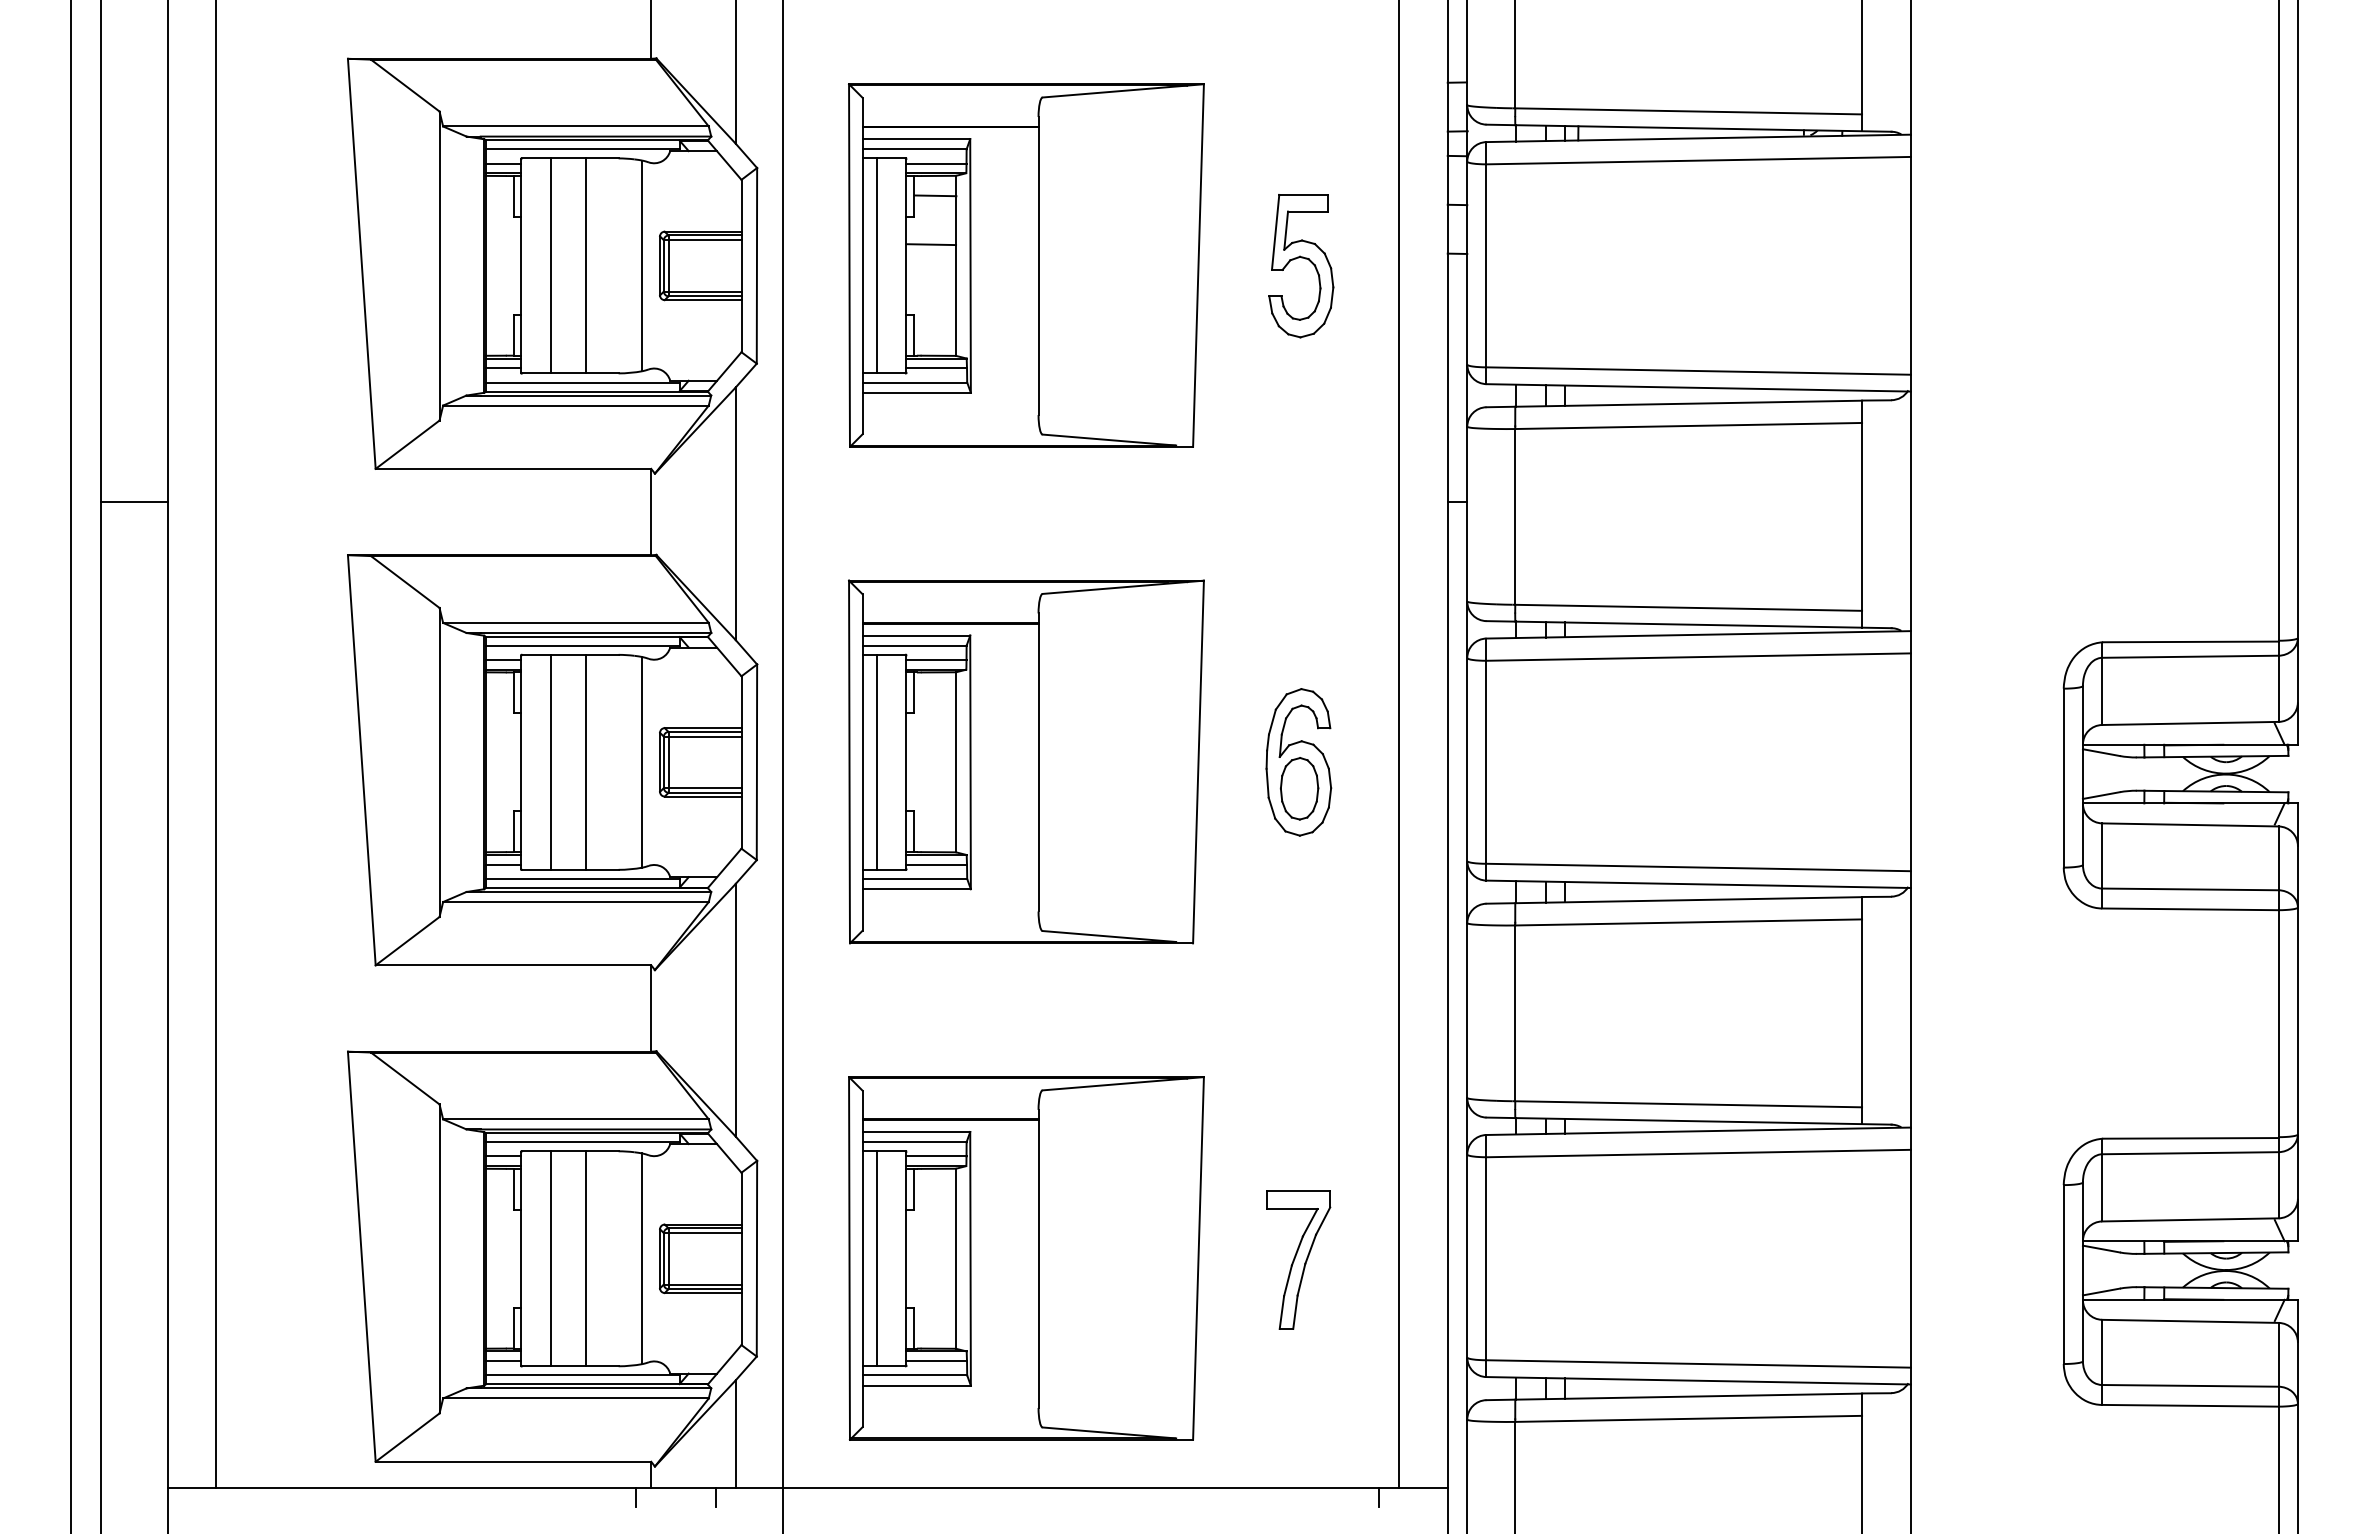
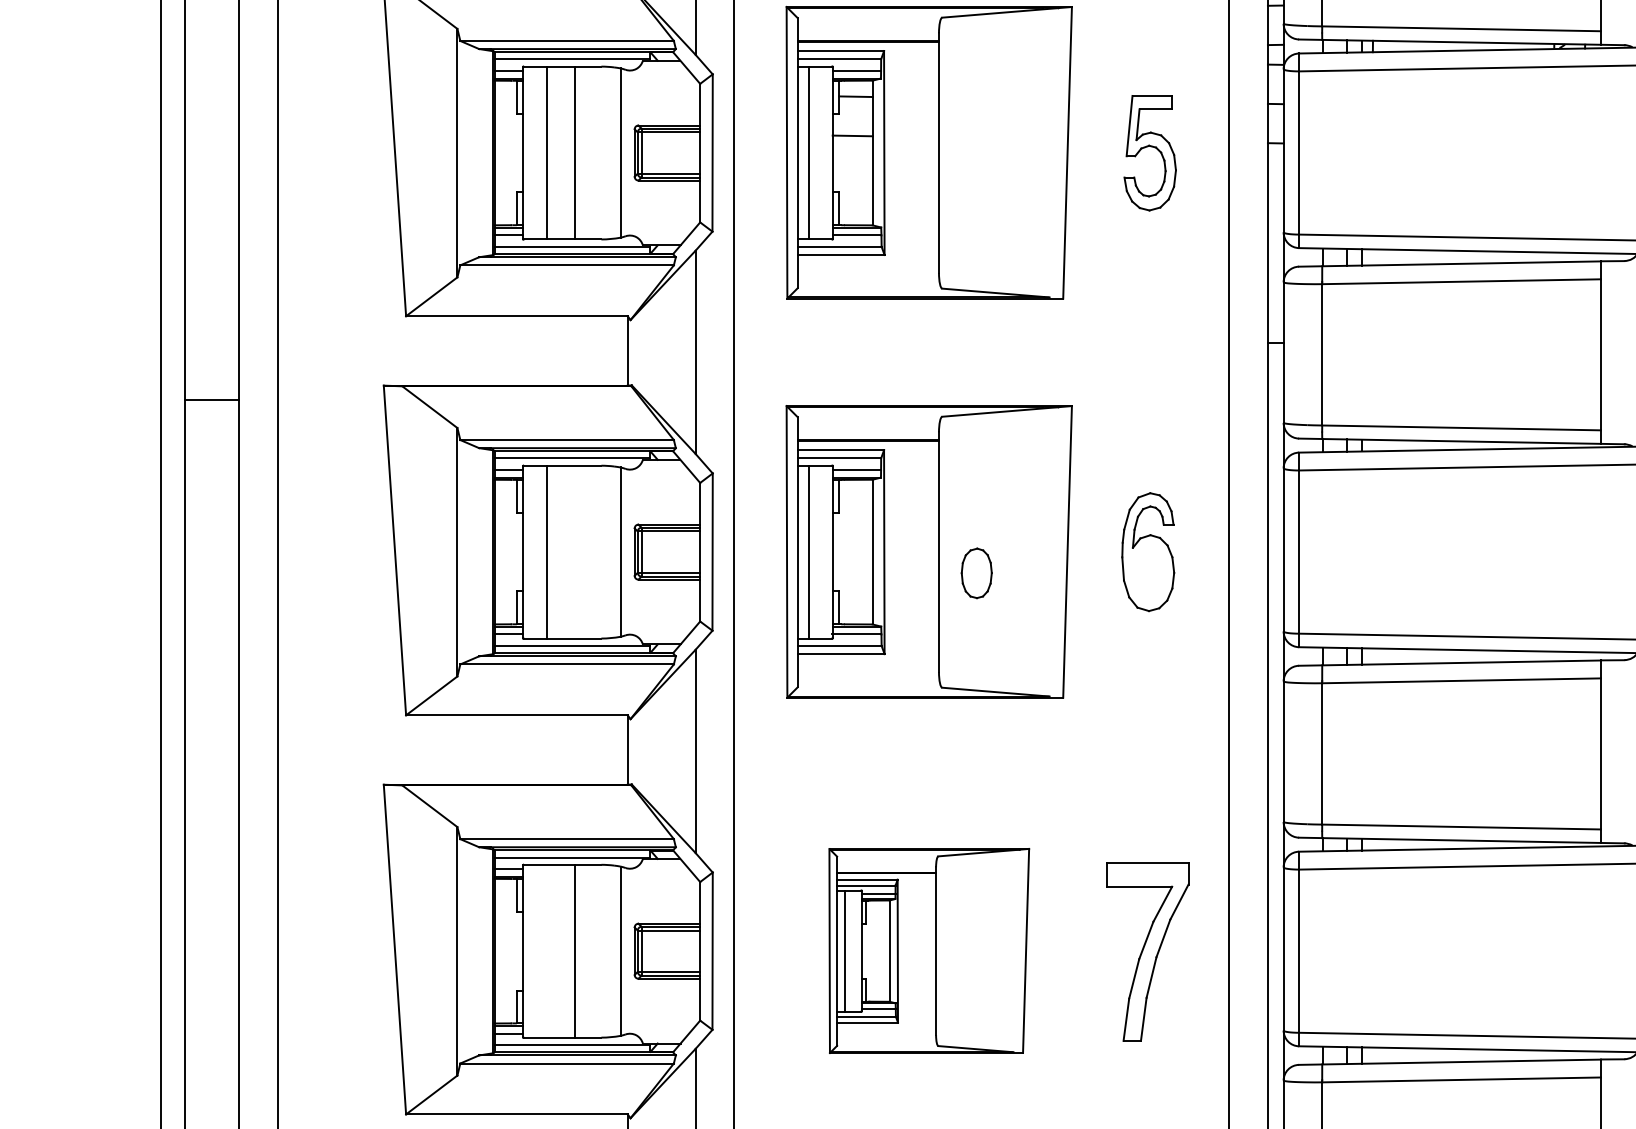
line: (133, 502) -> (211, 400), moved
line: (585, 761) -> (574, 551), removed
part: (1299, 788) -> (976, 573), moved
line: (550, 1258) -> (546, 950), removed
part: (1026, 1258) -> (929, 950), size x0.7
part: (1298, 1259) -> (1147, 951), size x1.6

